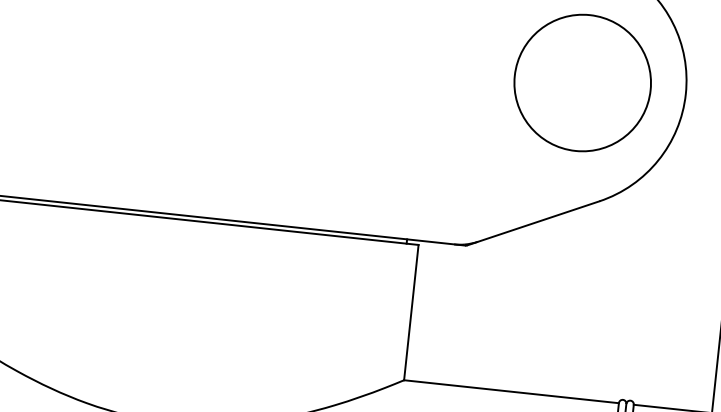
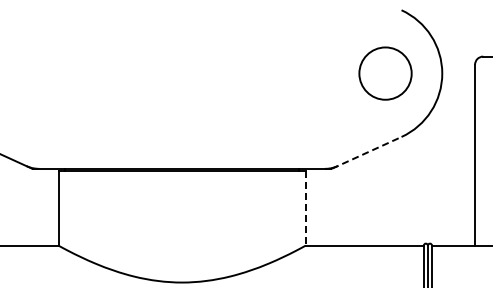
circle: (582, 82) -> (385, 73), size x0.7
line: (534, 222) -> (367, 152), solid -> dashed
line: (411, 312) -> (305, 208), solid -> dashed

